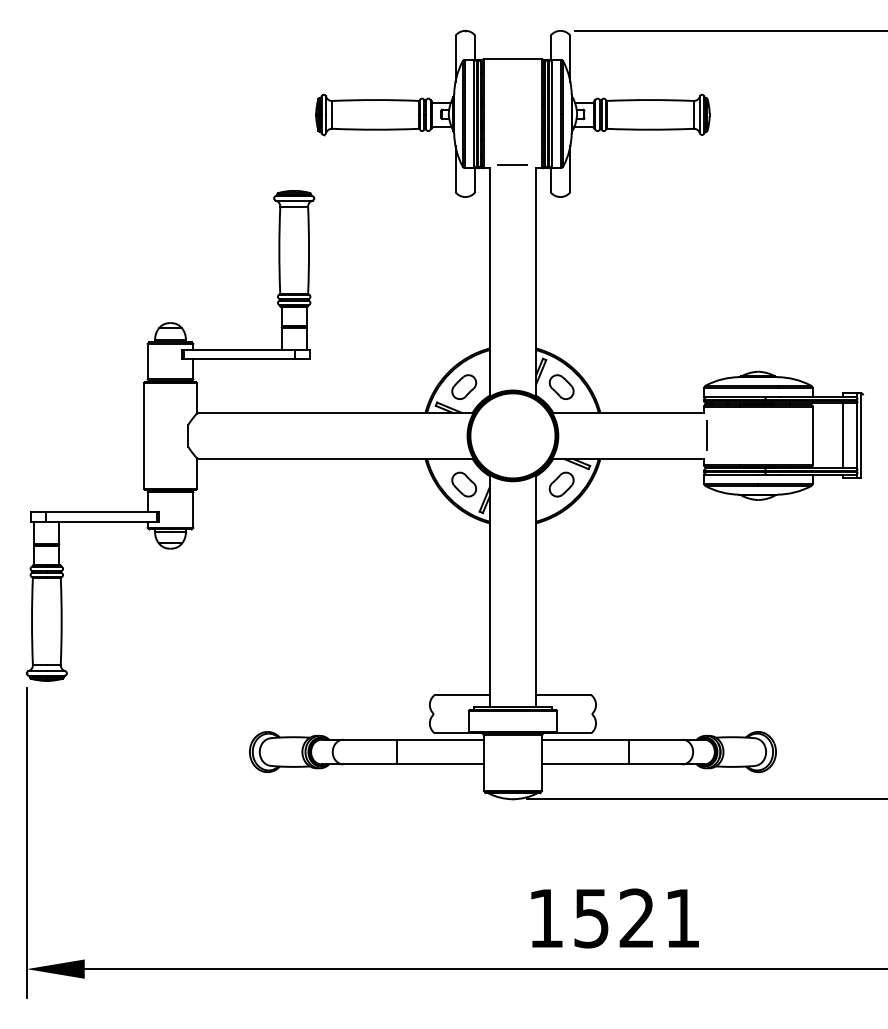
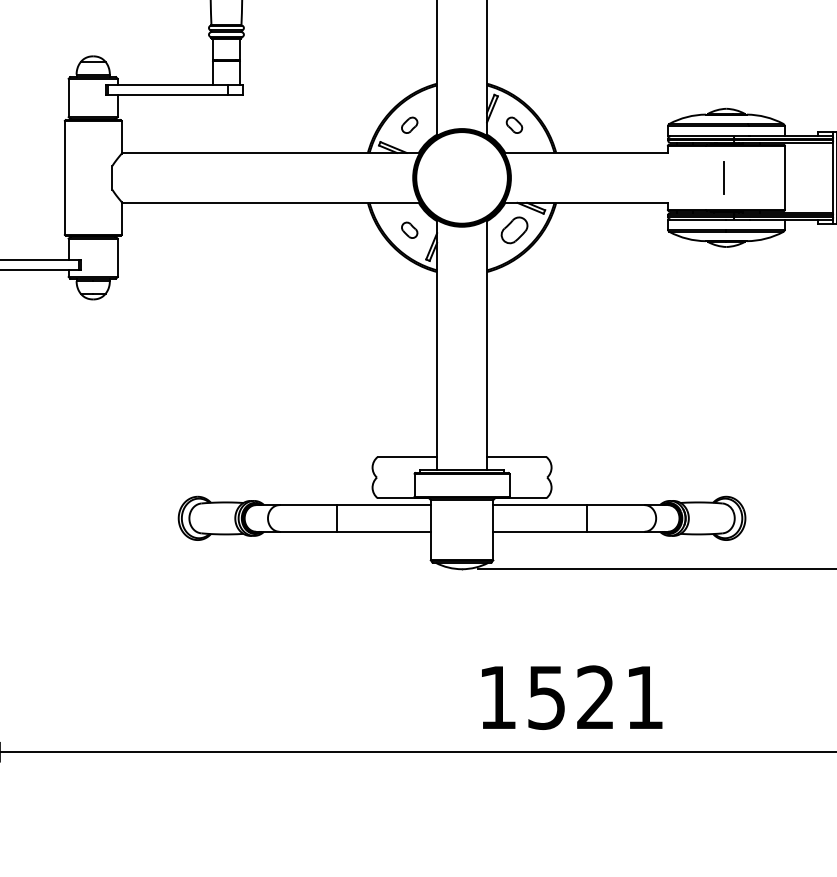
part: (464, 386) -> (409, 124), size x0.6
part: (561, 386) -> (514, 124), size x0.6
line: (706, 435) -> (723, 177), moved
line: (843, 435) -> (818, 177), removed
part: (464, 484) -> (409, 230), size x0.6

